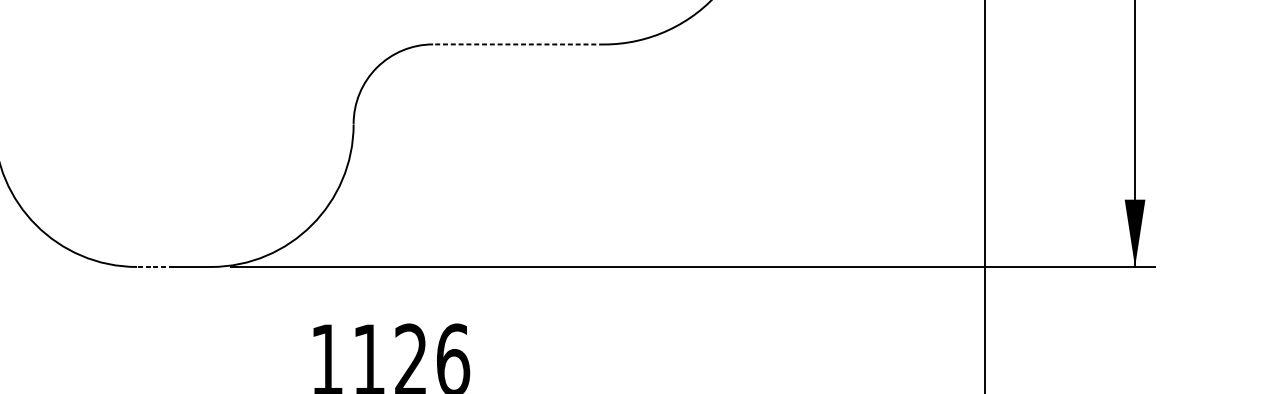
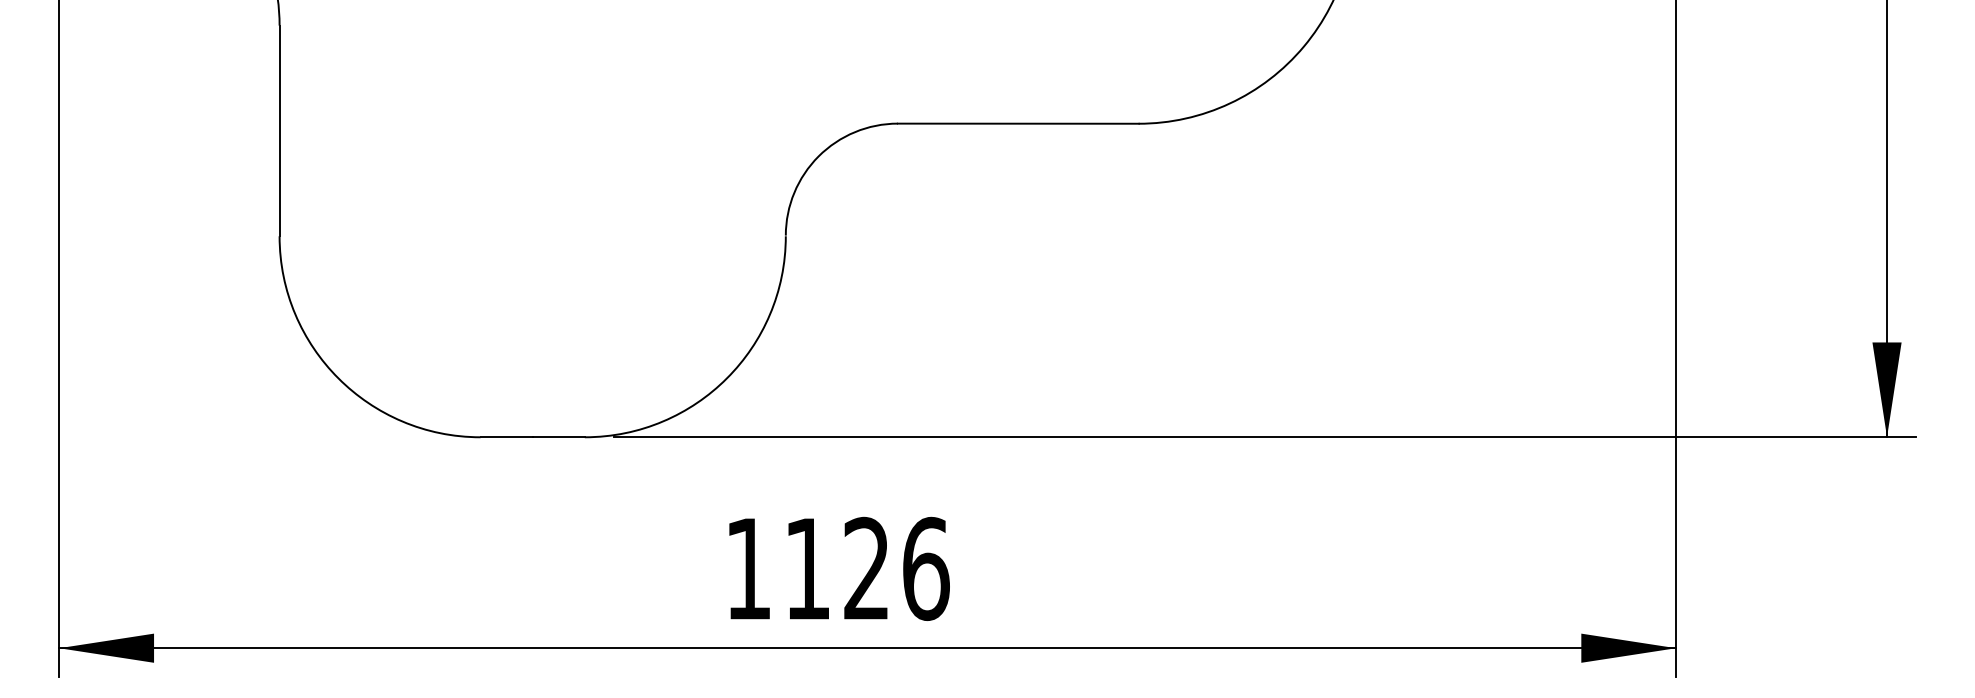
line: (518, 44) -> (1017, 123), dashed -> solid
line: (155, 267) -> (506, 437), dashed -> solid

